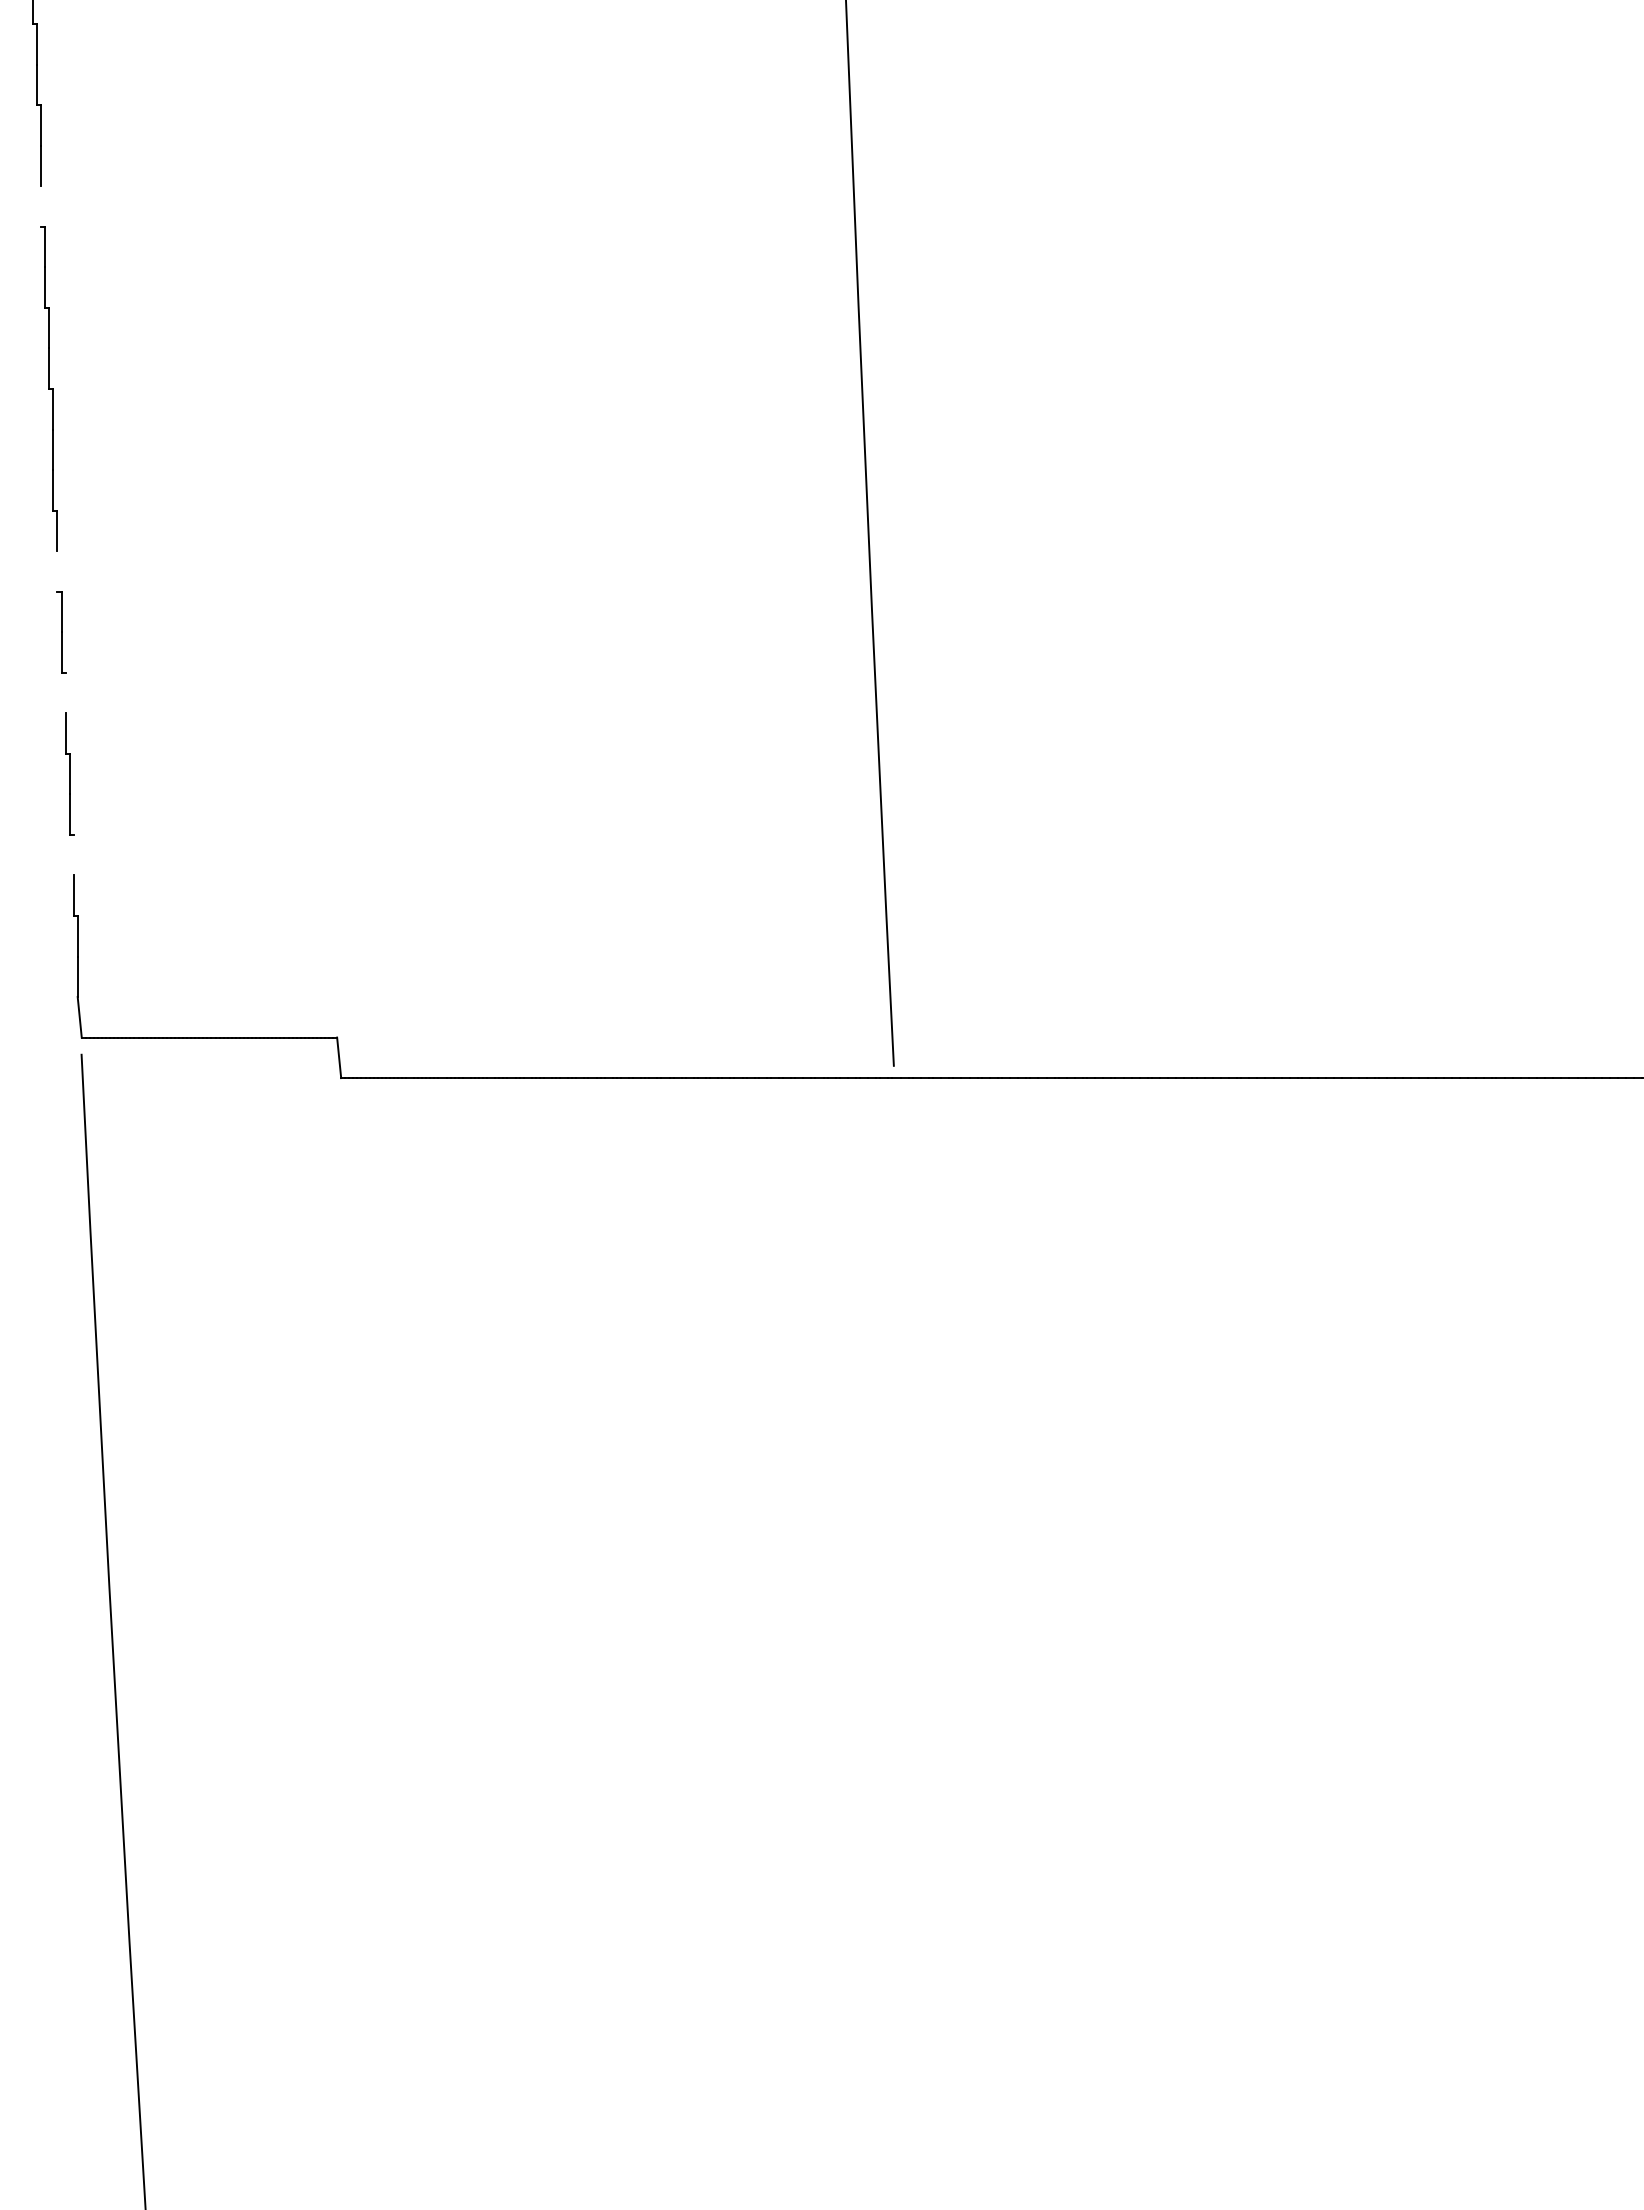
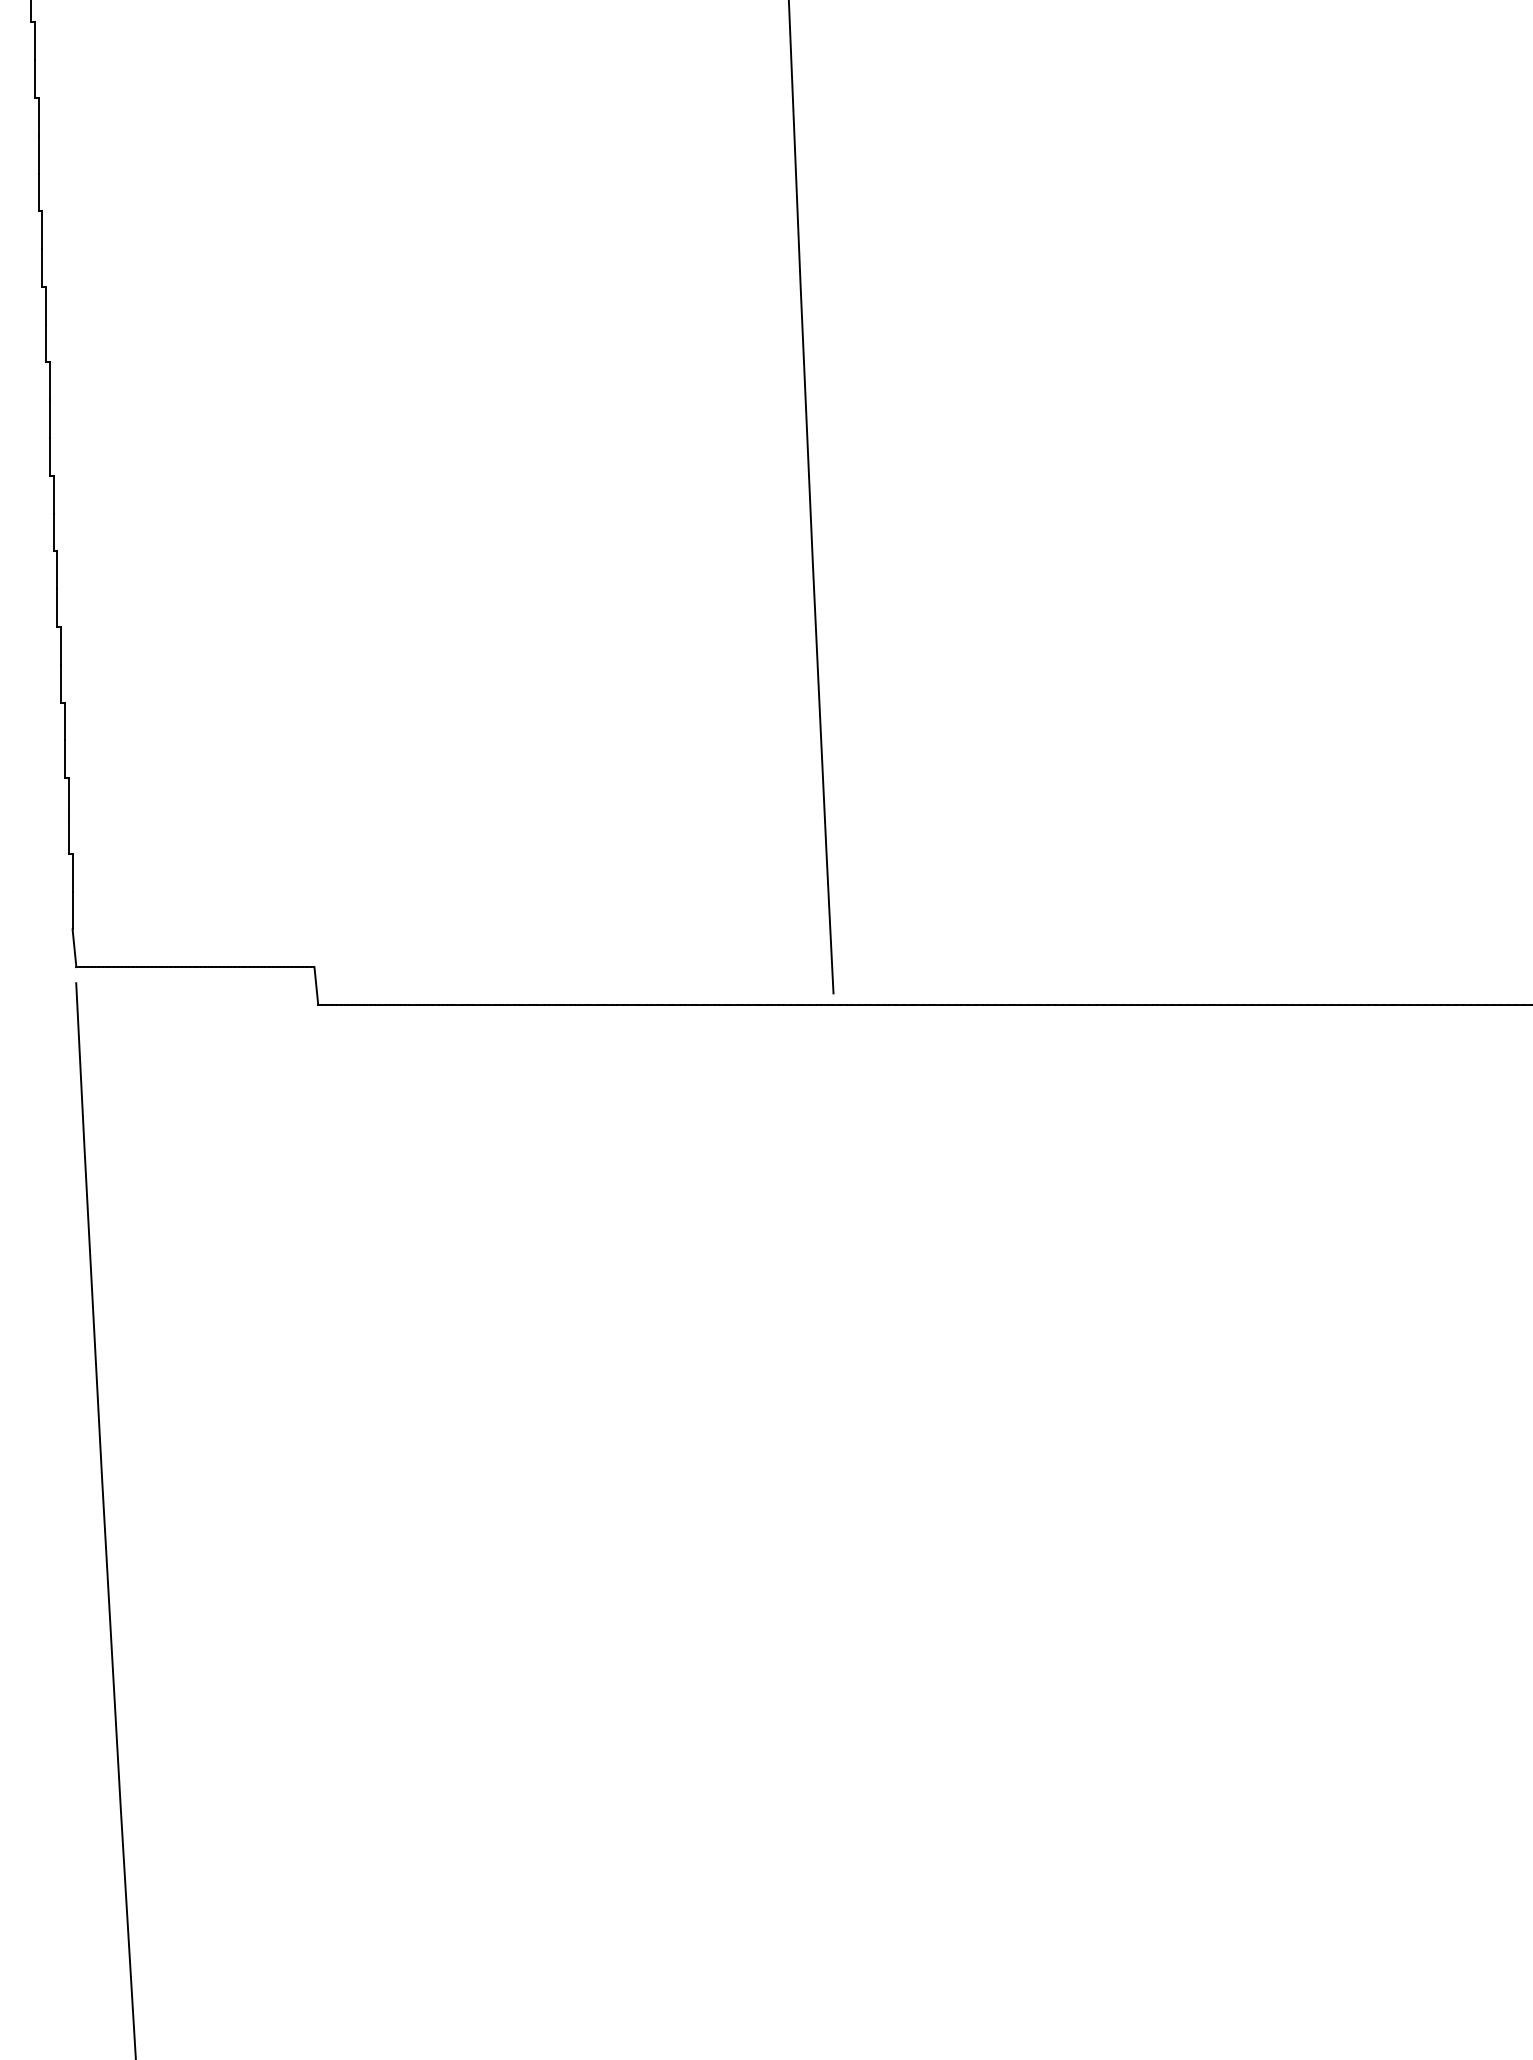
line: (41, 206) -> (38, 192), added
line: (57, 571) -> (53, 532), added
line: (65, 692) -> (61, 645), added
line: (73, 854) -> (68, 796), added

